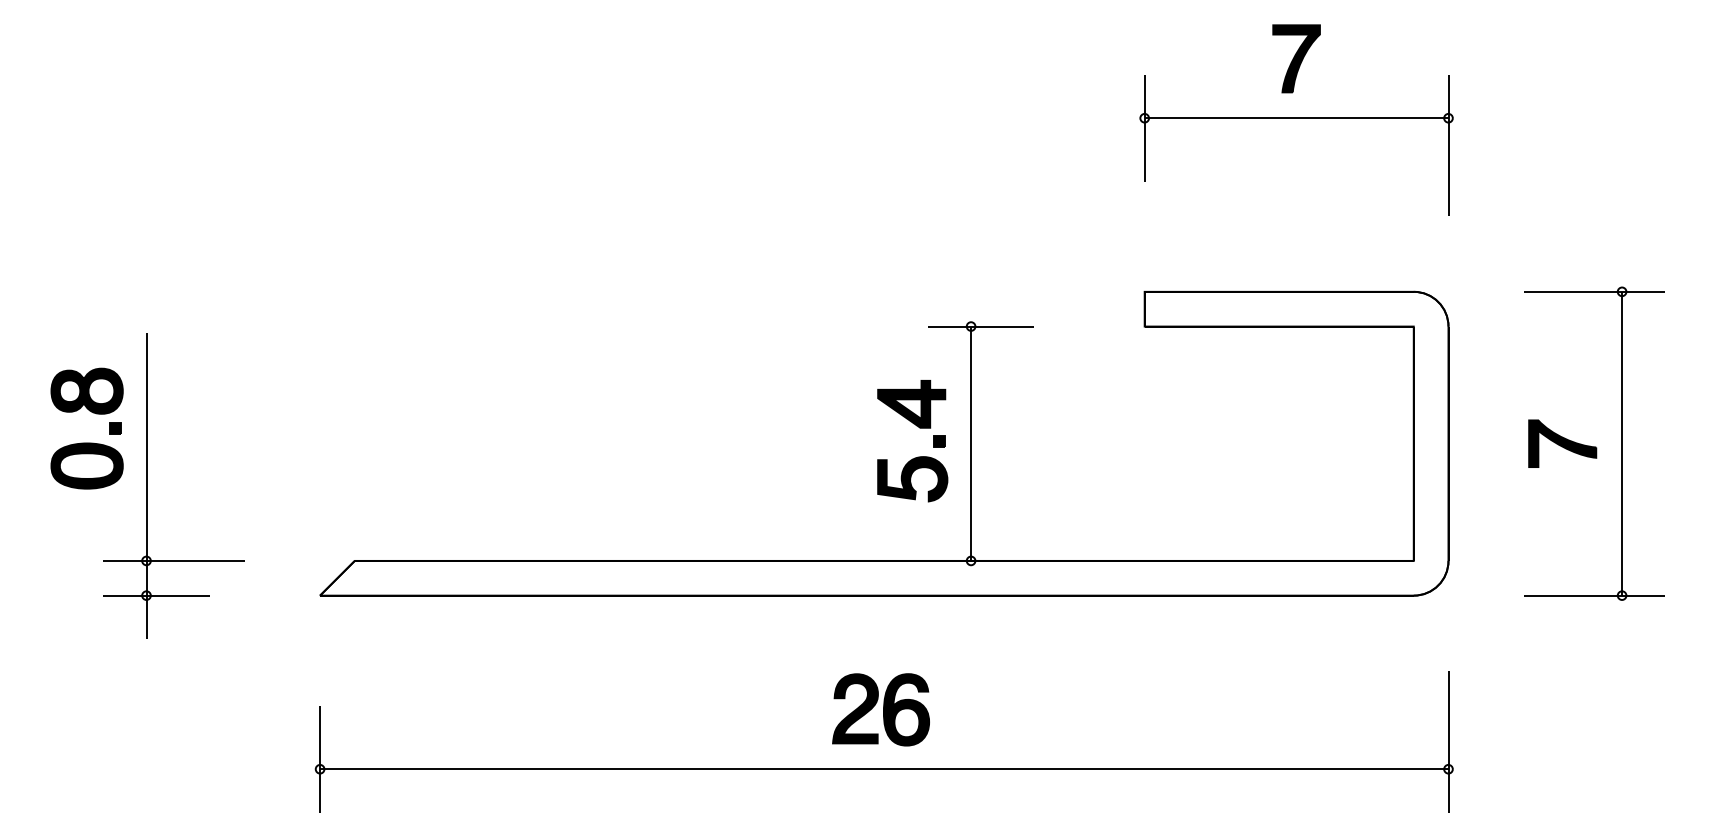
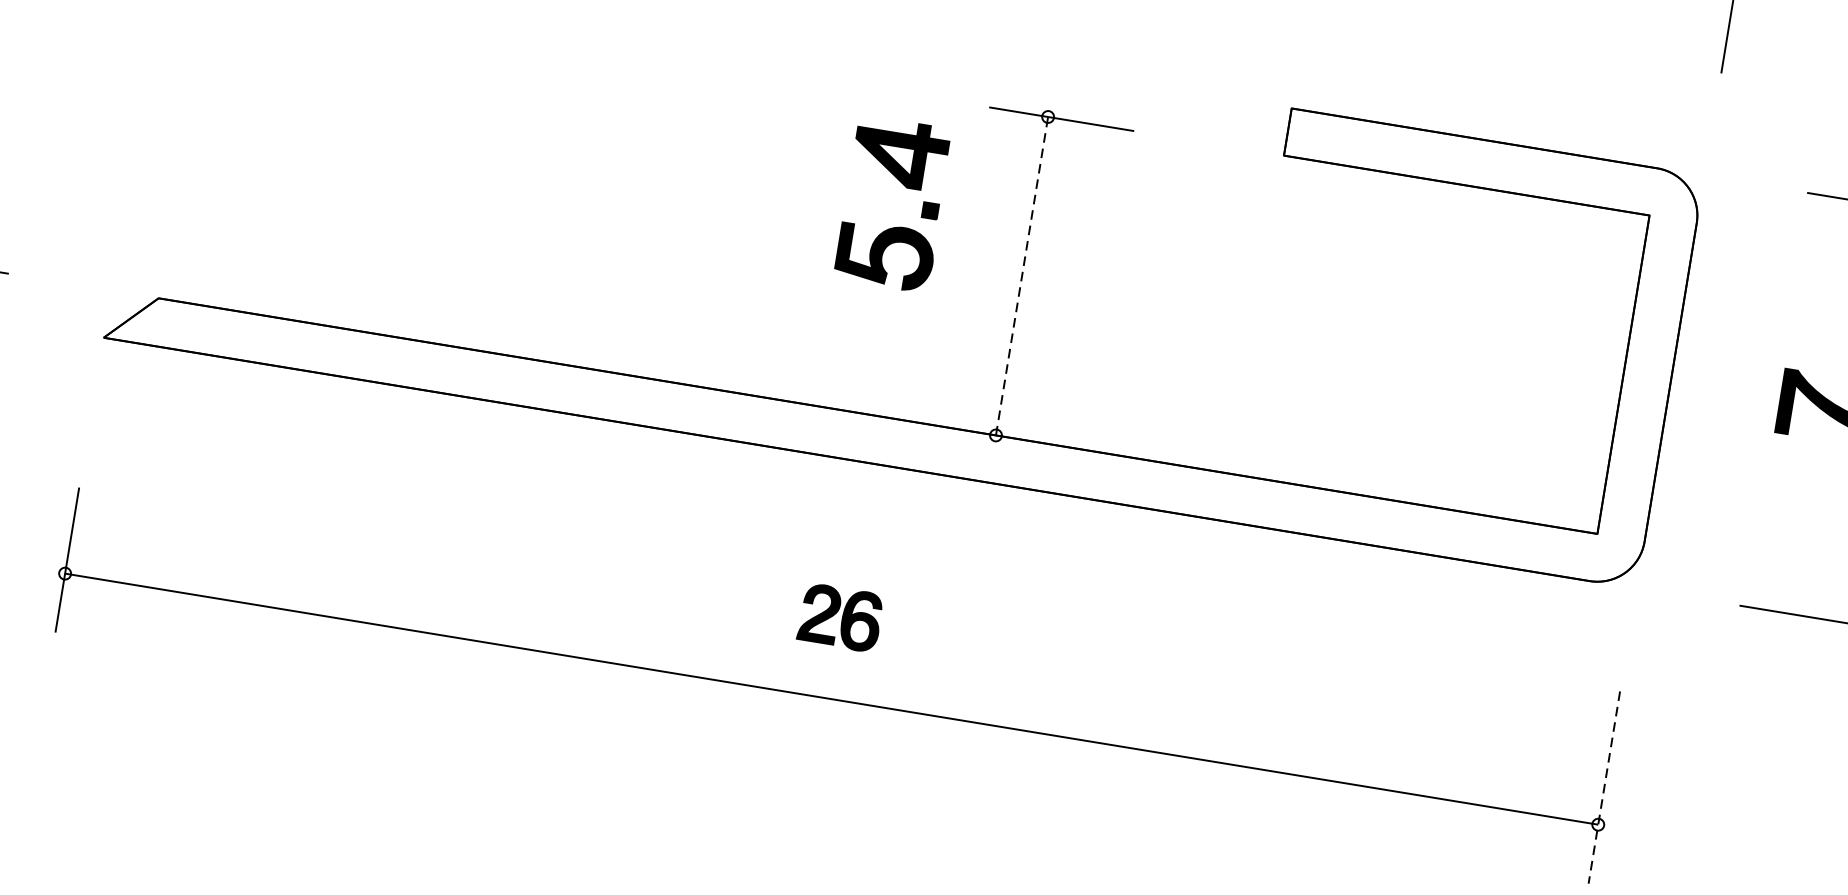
part: (919, 428) -> (905, 188), moved
line: (971, 443) -> (1022, 275), solid -> dashed
part: (880, 709) -> (839, 617), size x0.6
line: (1448, 741) -> (1604, 787), solid -> dashed

